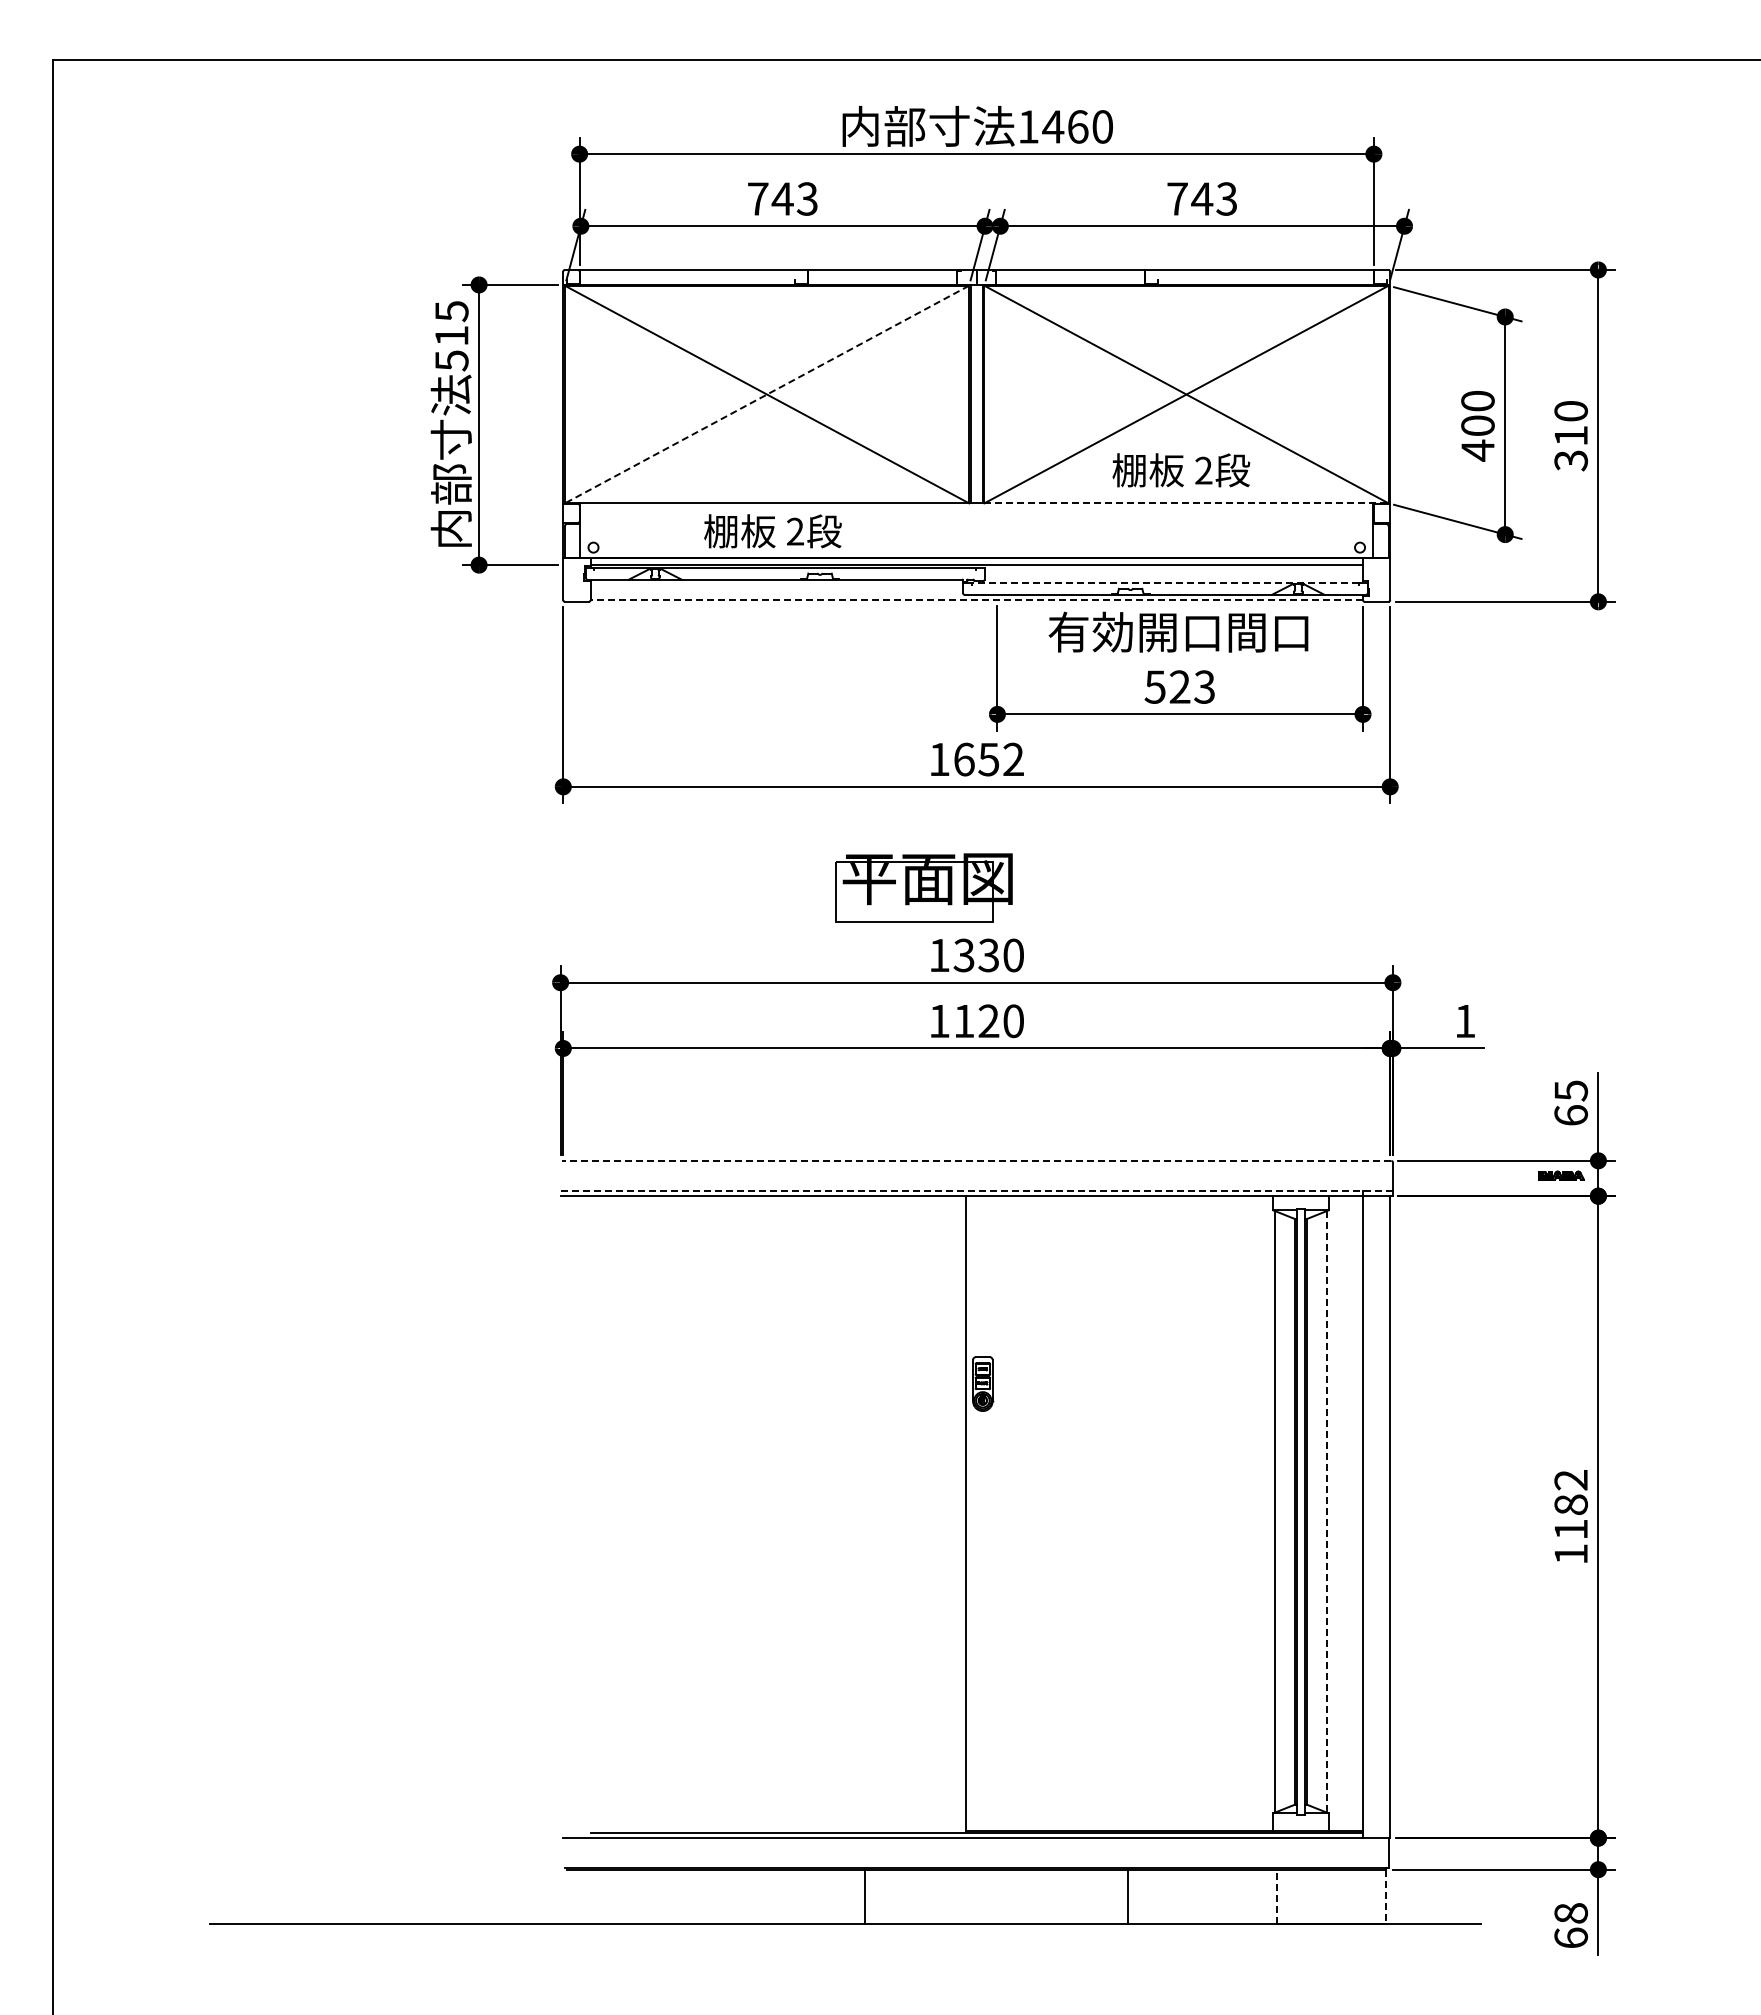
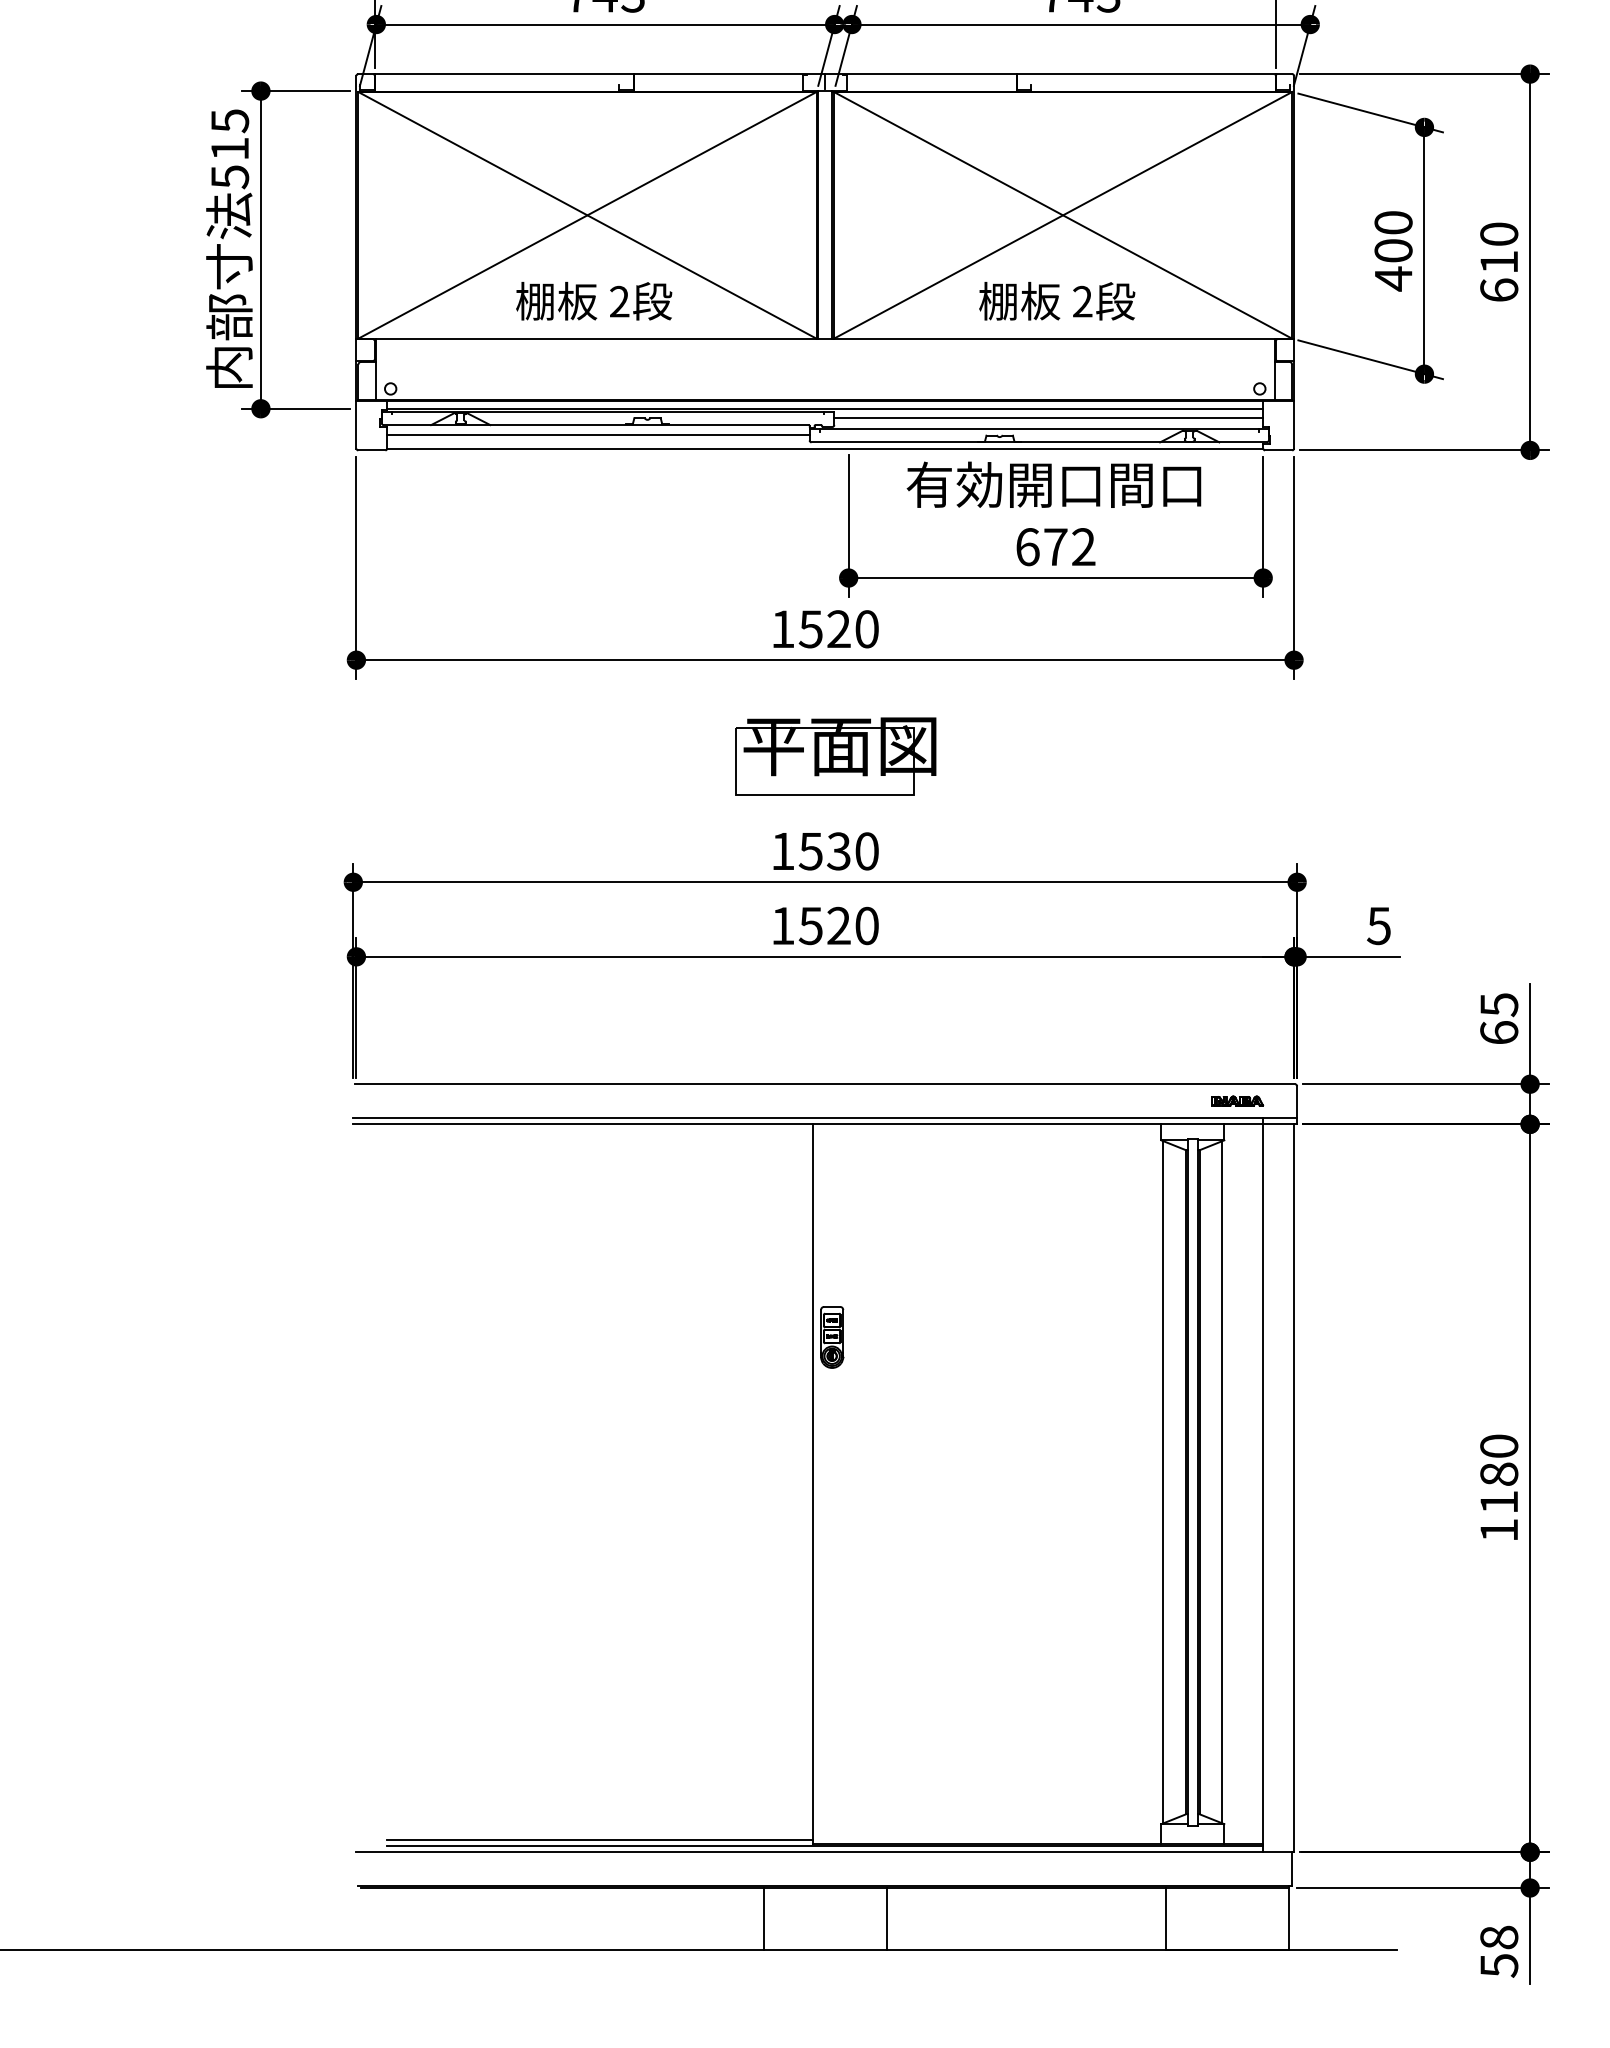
line: (767, 394) -> (587, 215), dashed -> solid
text: (1571, 460) -> (1499, 290), 310 -> 610
line: (1187, 503) -> (1064, 338), dashed -> solid
text: (772, 531) -> (593, 301), moved
line: (1173, 573) -> (1048, 418), added
line: (1165, 582) -> (1039, 428), dashed -> solid
line: (776, 588) -> (598, 435), added
line: (976, 600) -> (824, 448), dashed -> solid
text: (1179, 686) -> (1055, 546), 523 -> 672
text: (988, 759) -> (838, 629), 1652 -> 1520
part: (923, 887) -> (835, 756), moved
text: (963, 954) -> (810, 850), 1330 -> 1530
text: (963, 1021) -> (810, 926), 1120 -> 1520
text: (1464, 1021) -> (1378, 926), 1 -> 5
line: (976, 1160) -> (824, 1083), dashed -> solid
part: (1561, 1175) -> (1237, 1100), moved
line: (976, 1190) -> (824, 1117), dashed -> solid
text: (1571, 1480) -> (1499, 1446), 1182 -> 1180
line: (1327, 1511) -> (1222, 1481), dashed -> solid
line: (777, 1826) -> (599, 1839), added
line: (865, 1896) -> (763, 1918), moved
line: (1128, 1896) -> (887, 1918), moved
line: (1277, 1896) -> (1166, 1918), dashed -> solid
line: (1386, 1897) -> (1289, 1919), dashed -> solid
text: (1571, 1937) -> (1499, 1964), 68 -> 58

